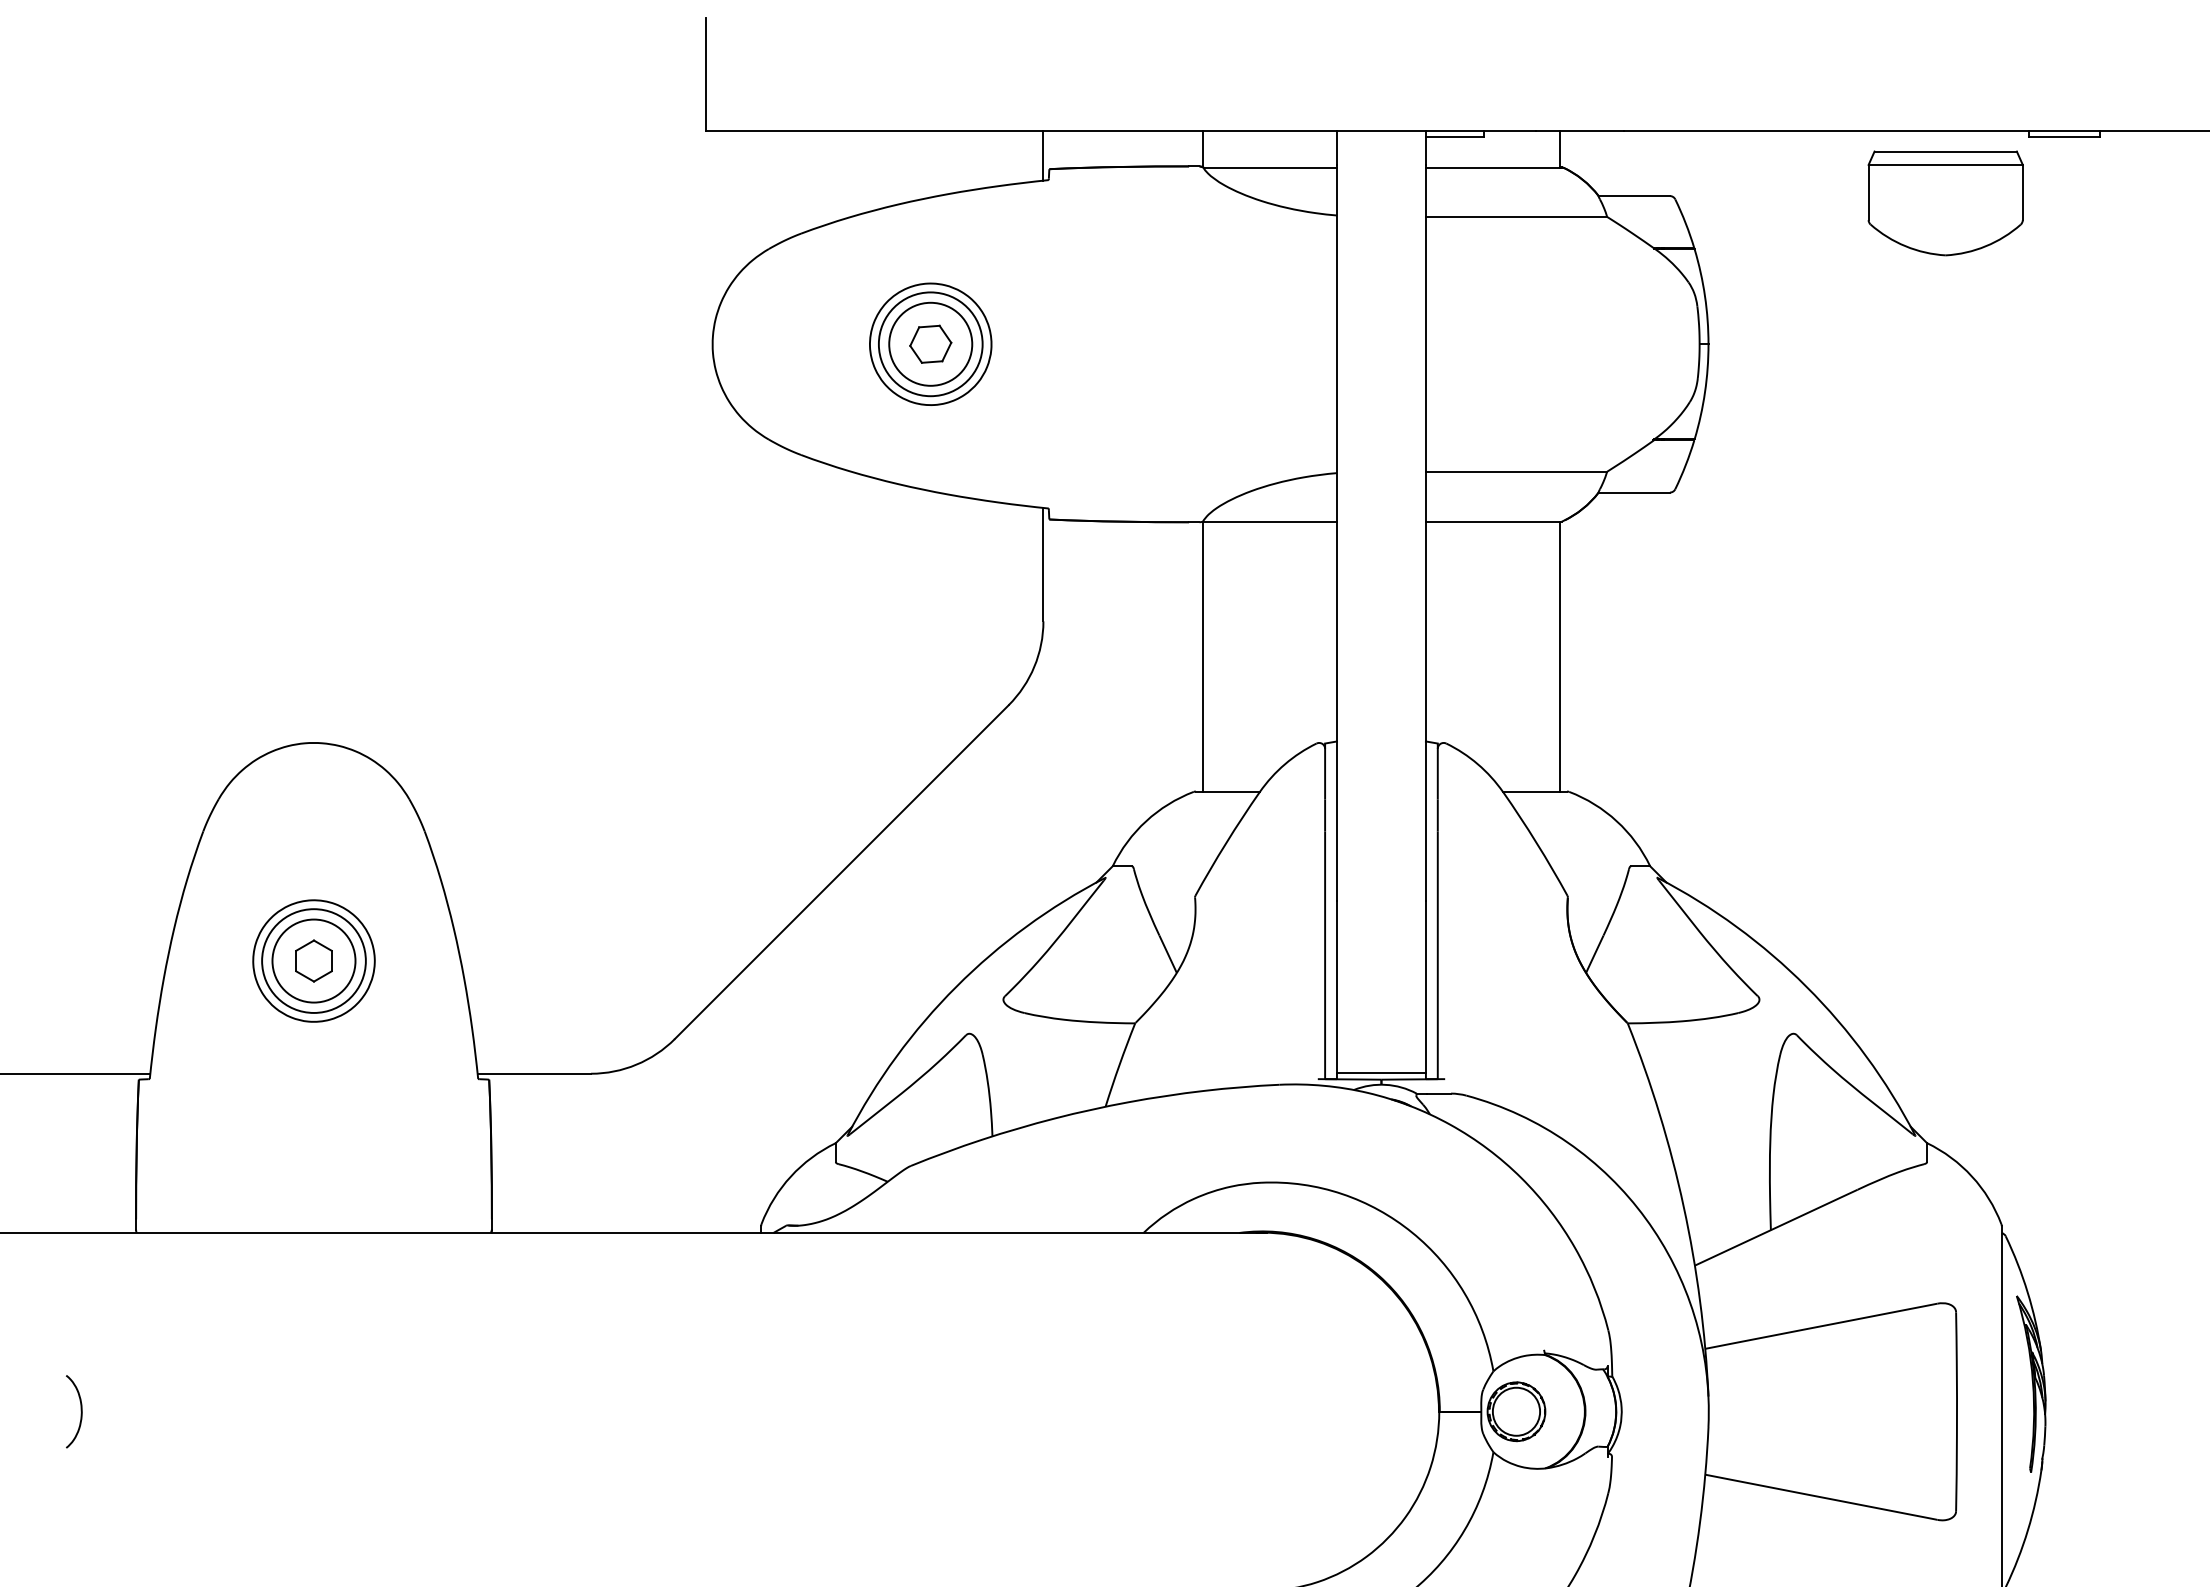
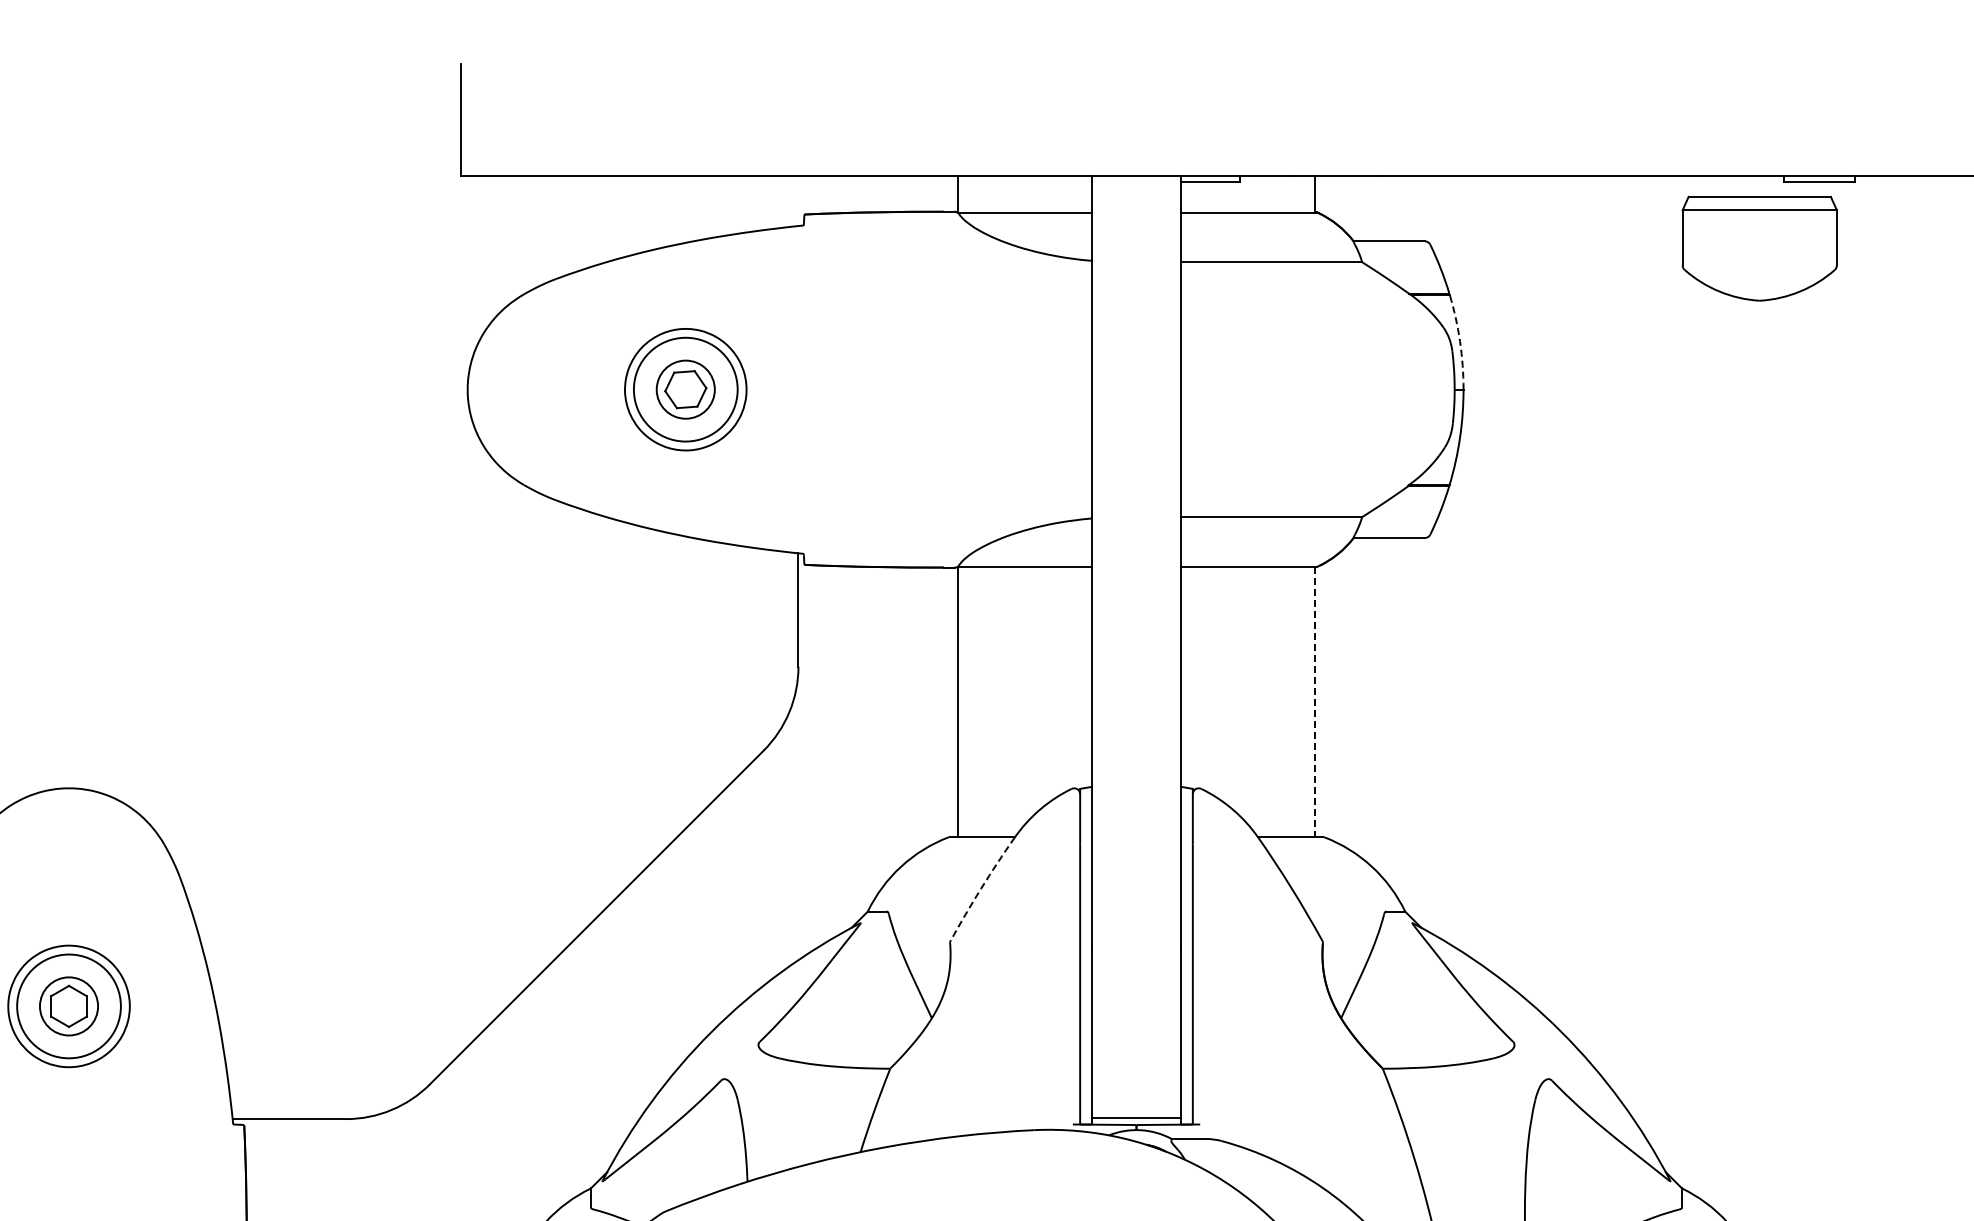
line: (1043, 155) -> (798, 200), removed
part: (1945, 203) -> (1759, 248), moved
arc: (1705, 296) -> (1460, 341), solid -> dashed
circle: (930, 343) -> (685, 388), size x0.7
line: (1560, 656) -> (1315, 701), solid -> dashed
arc: (1226, 843) -> (981, 888), solid -> dashed
circle: (313, 960) -> (68, 1005), size x0.7

